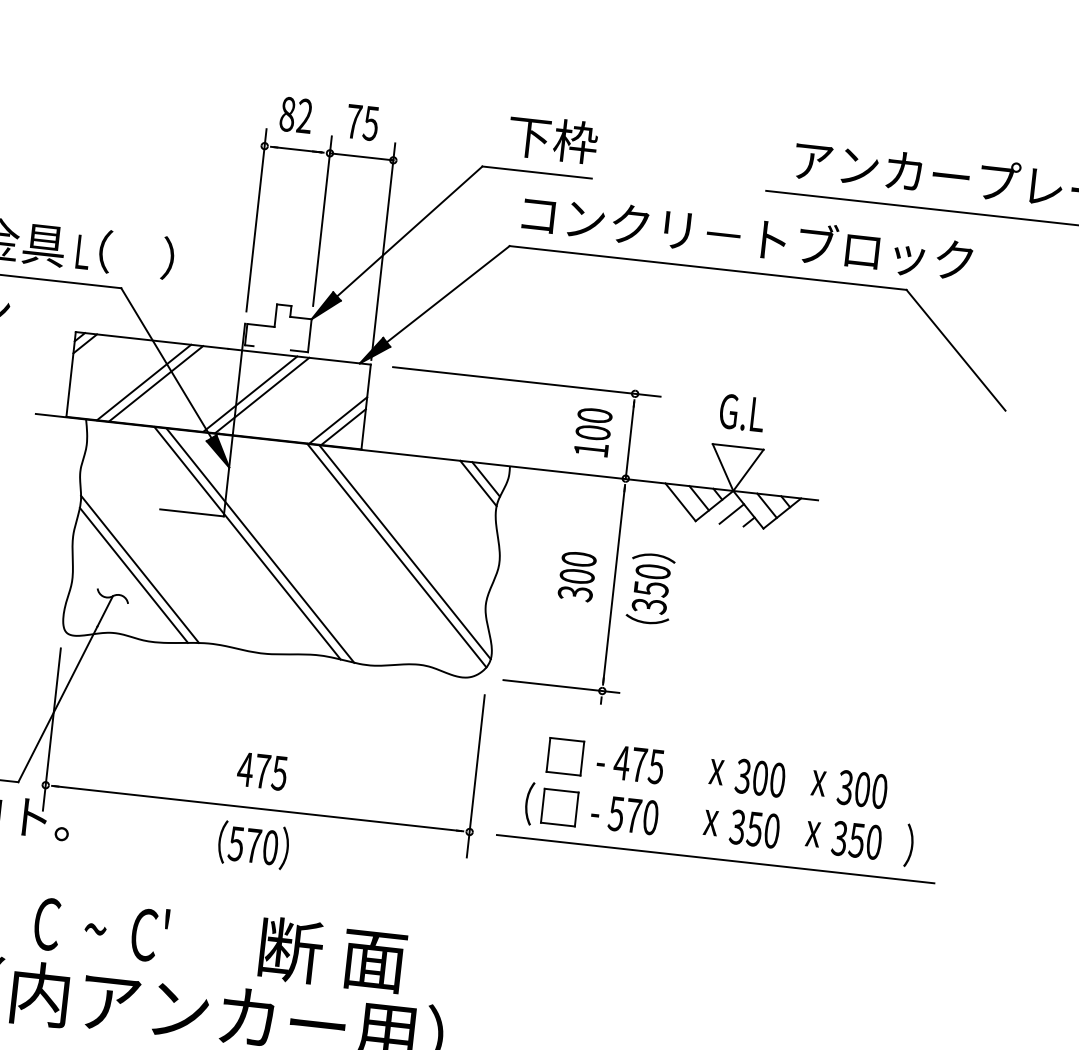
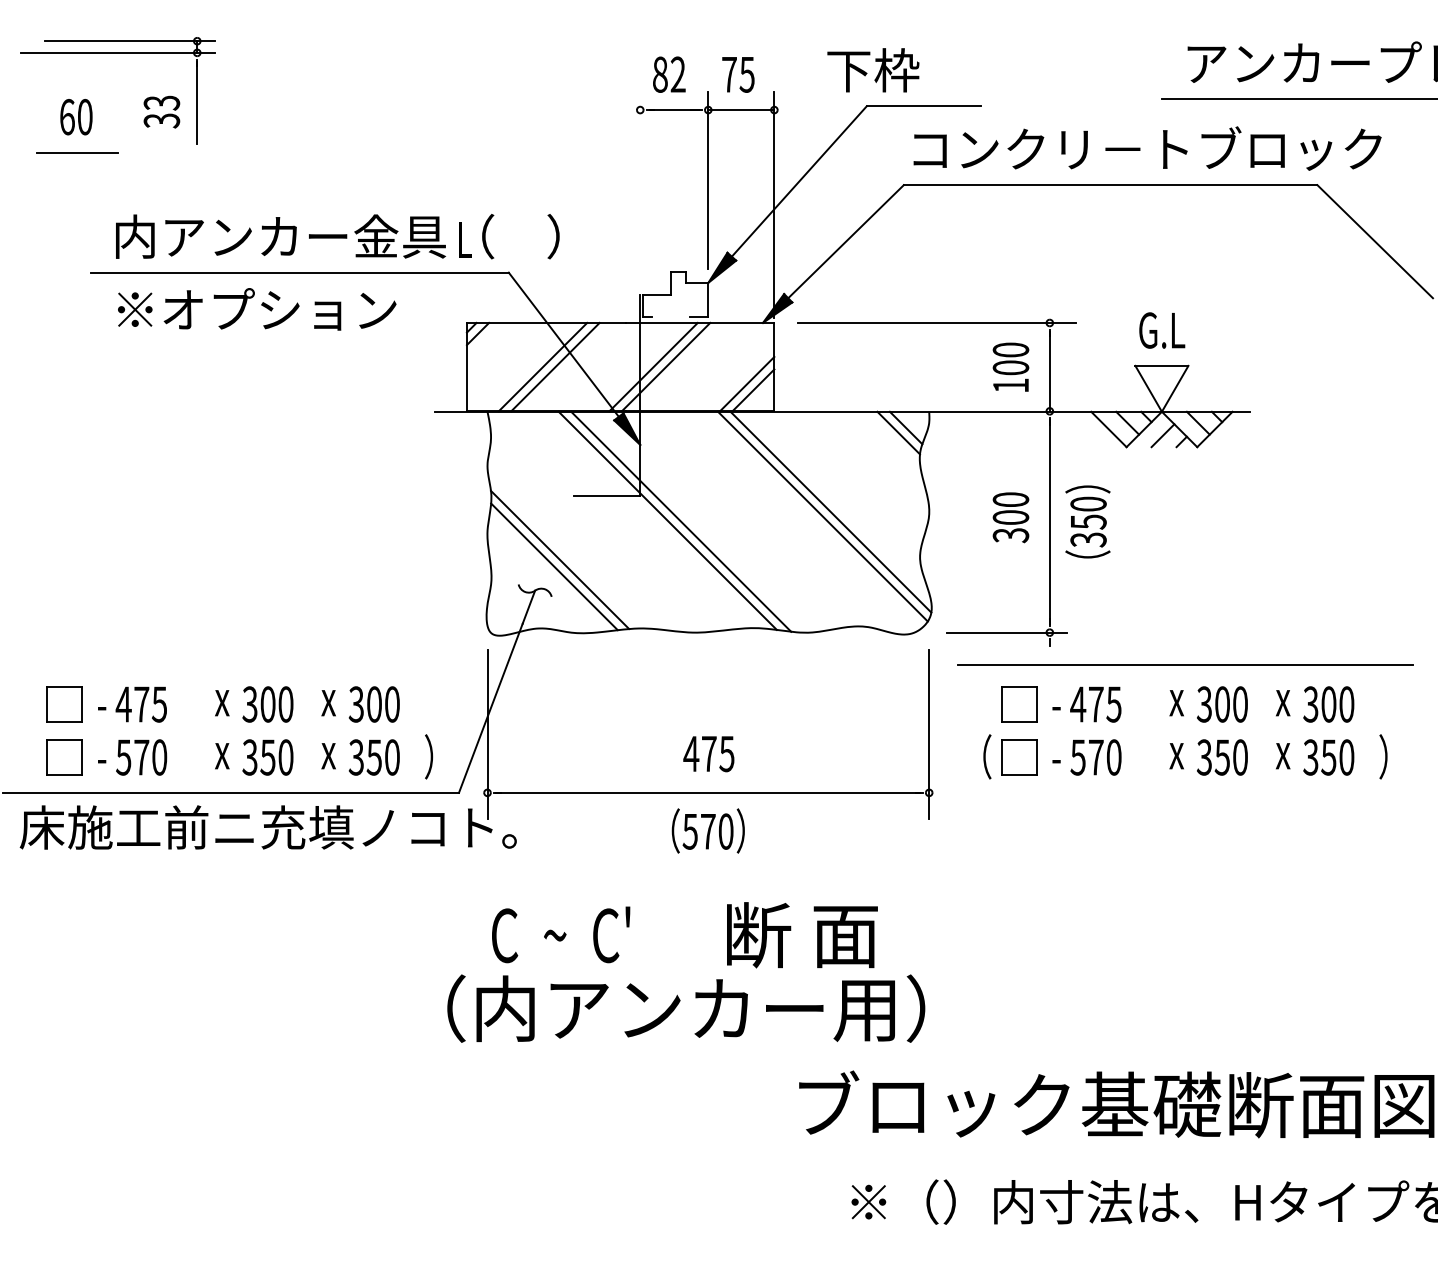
text: (553, 139) -> (873, 70), moved
line: (256, 220) -> (640, 187), removed
line: (715, 858) -> (1185, 664), moved

